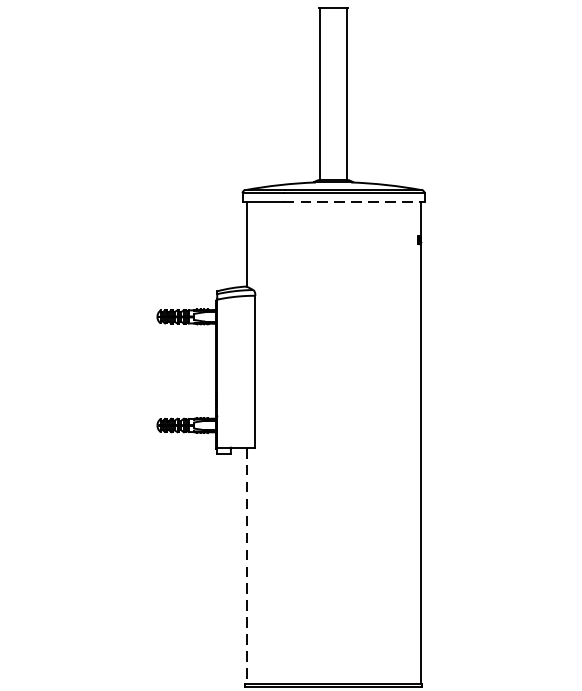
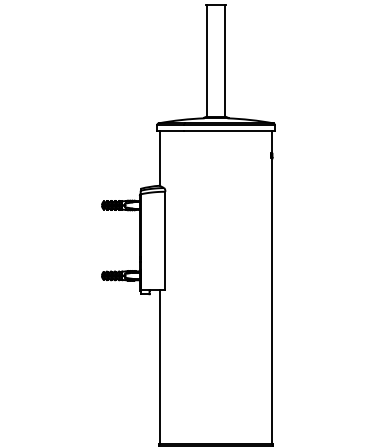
line: (354, 201) -> (229, 130), dashed -> solid
line: (246, 565) -> (159, 366), dashed -> solid

